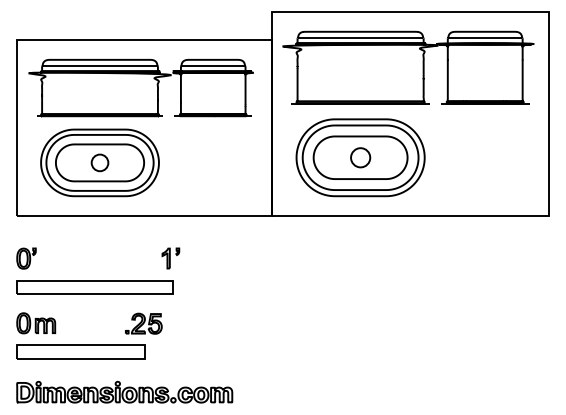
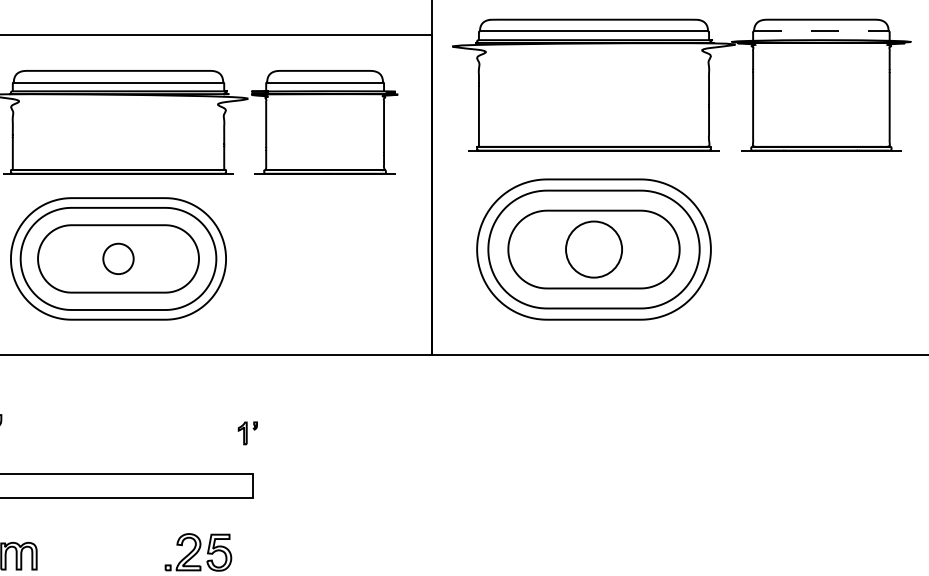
line: (485, 38) -> (821, 31), solid -> dashed
circle: (360, 157) -> (593, 249), size x1.6
part: (170, 258) -> (247, 433), size x0.6

